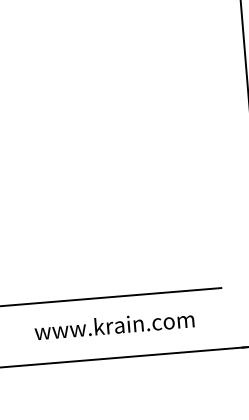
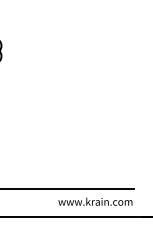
text: (114, 324) -> (95, 201), moved

